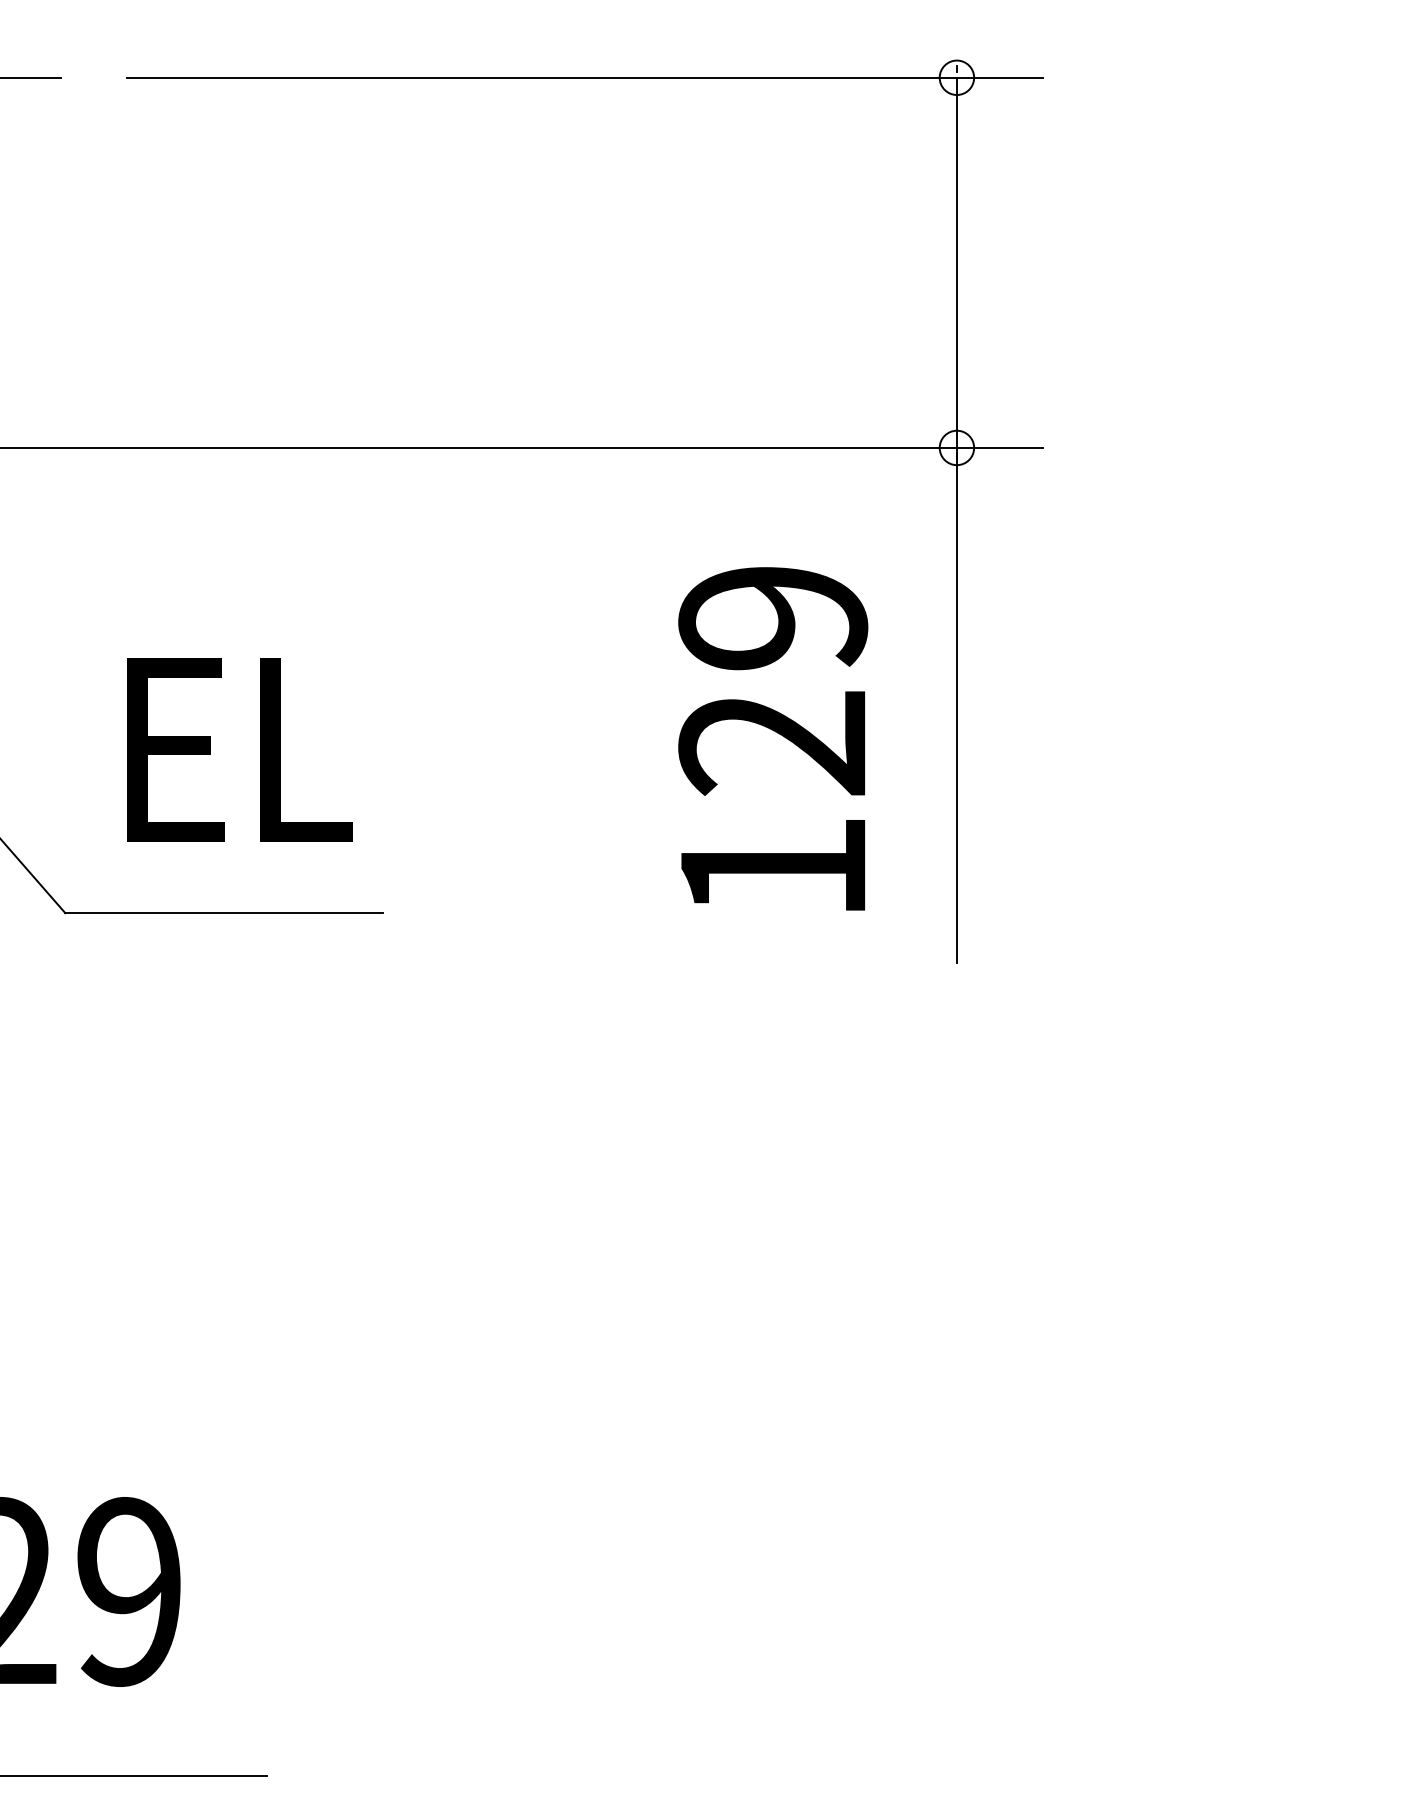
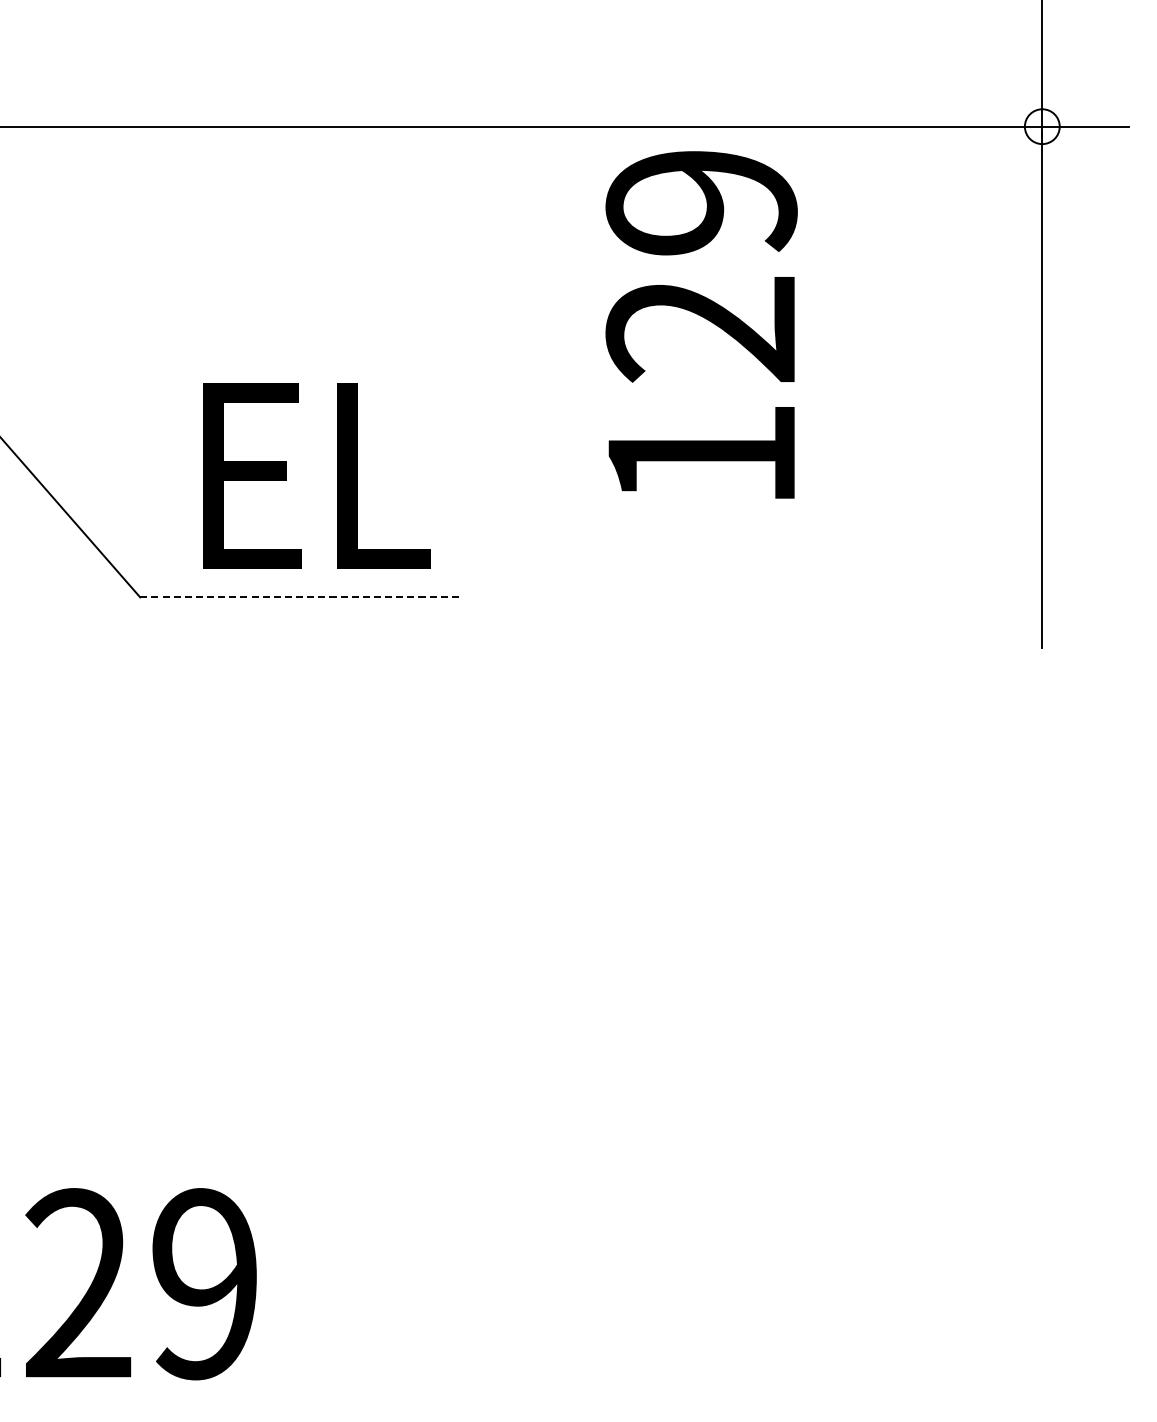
text: (773, 738) -> (701, 324), moved
text: (239, 749) -> (316, 475), moved
line: (224, 913) -> (301, 597), solid -> dashed

